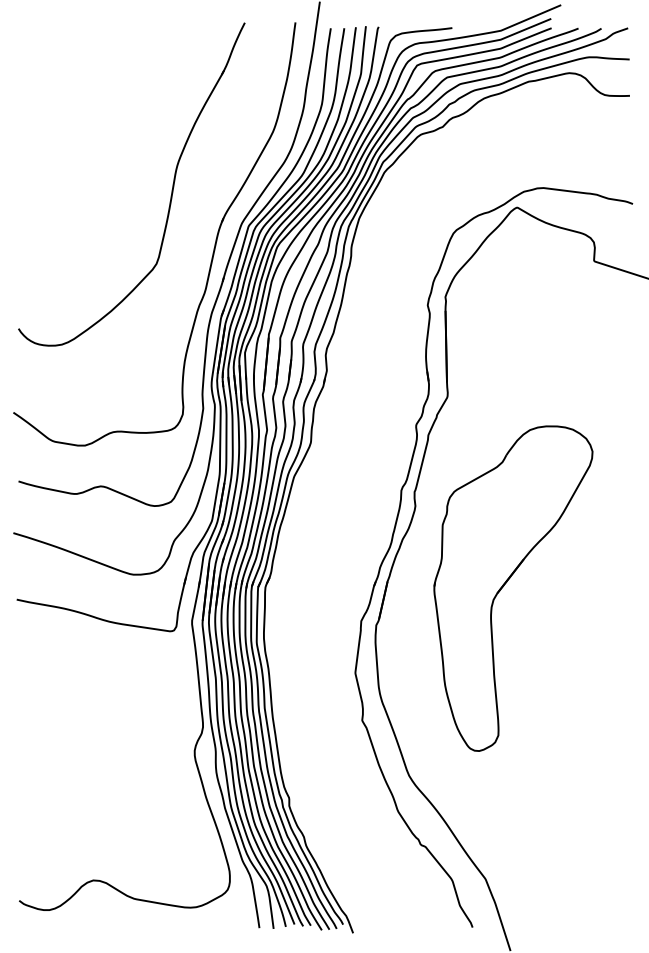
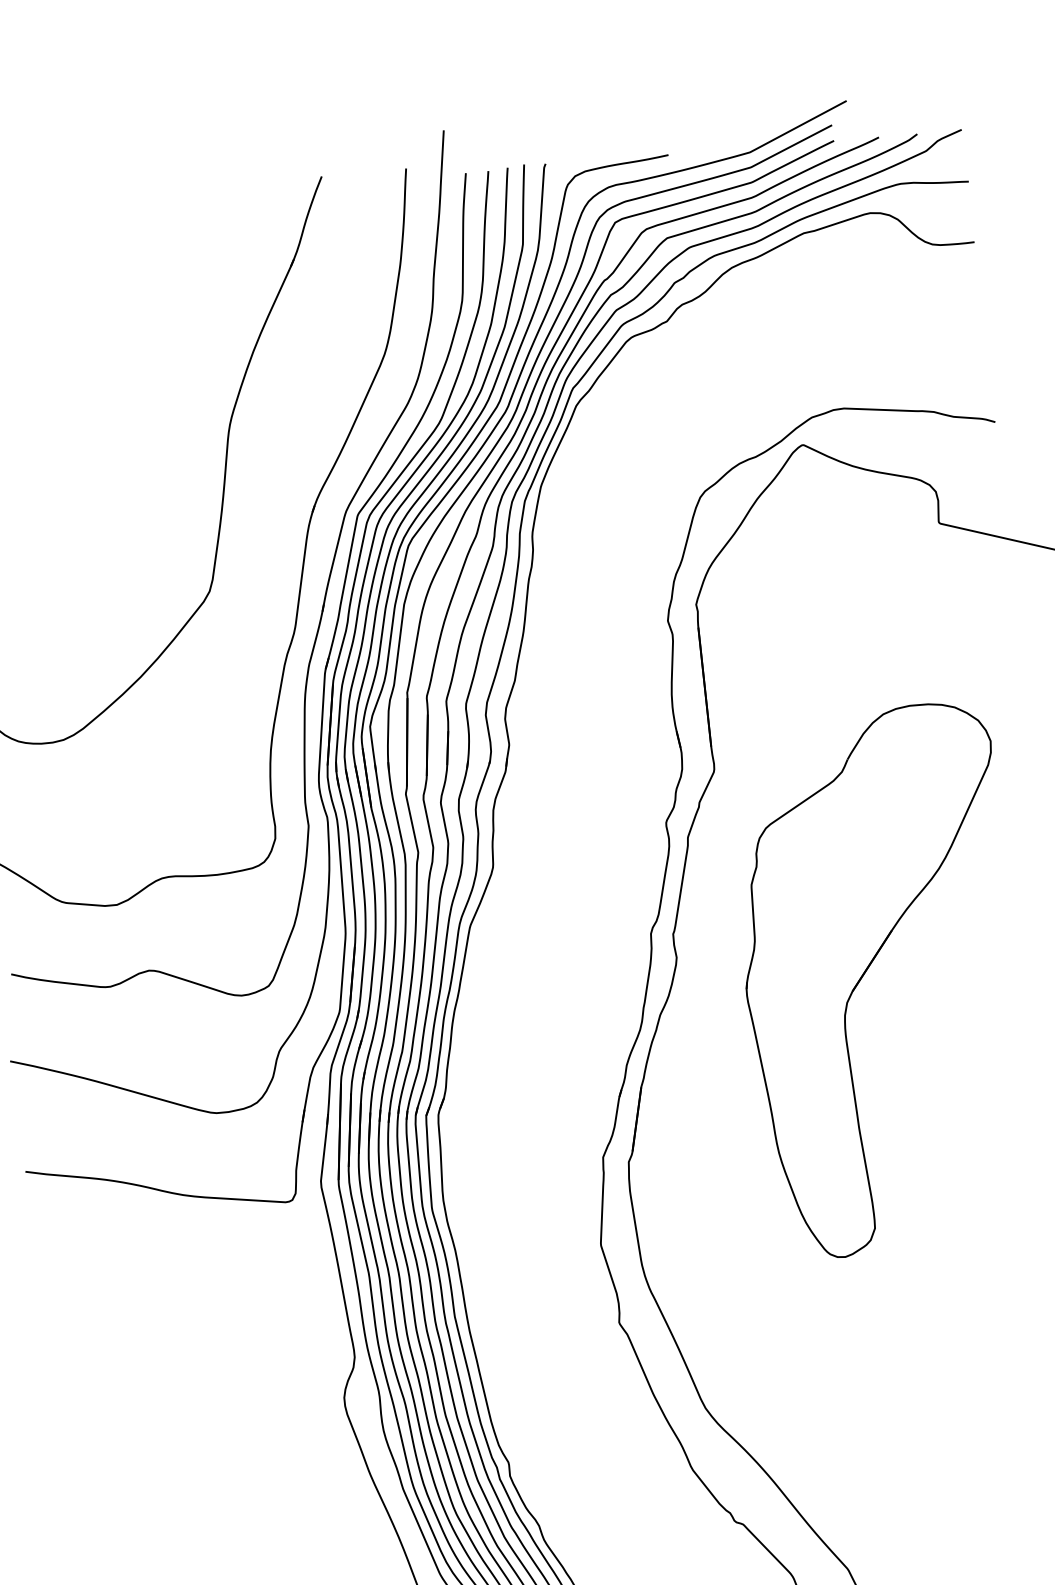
part: (507, 582) -> (867, 971), moved

